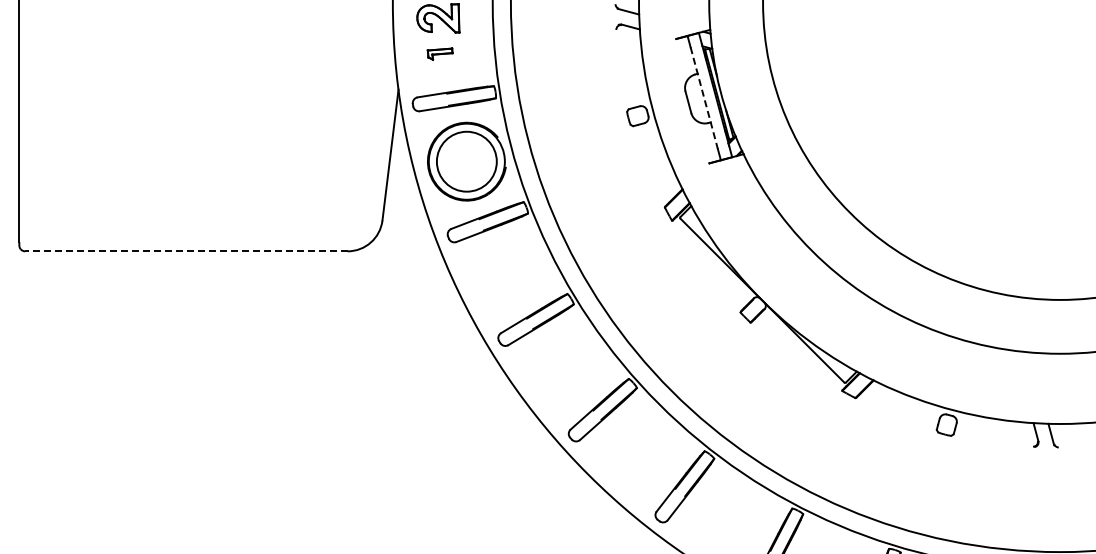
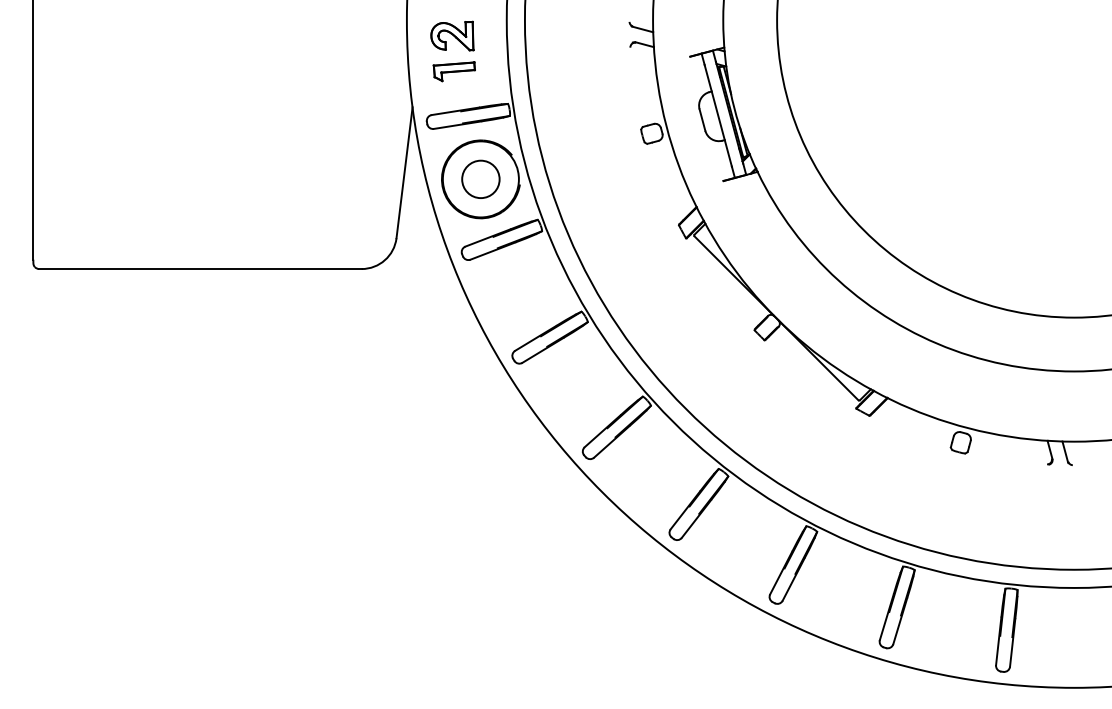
part: (439, 53) -> (453, 71), size x1.67
line: (704, 97) -> (718, 115), dashed -> solid
circle: (466, 161) -> (480, 179), size x0.62
line: (185, 251) -> (199, 269), dashed -> solid

